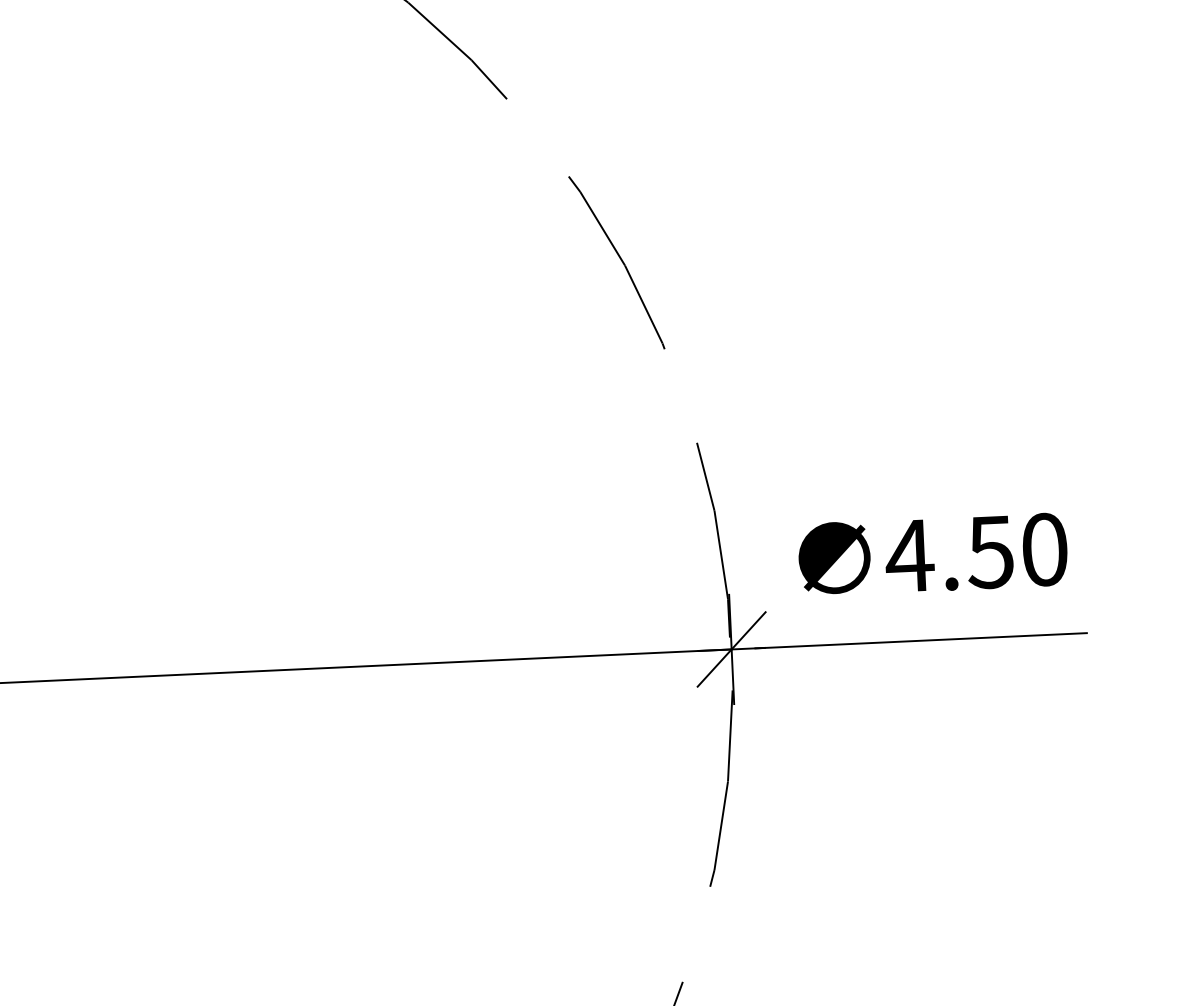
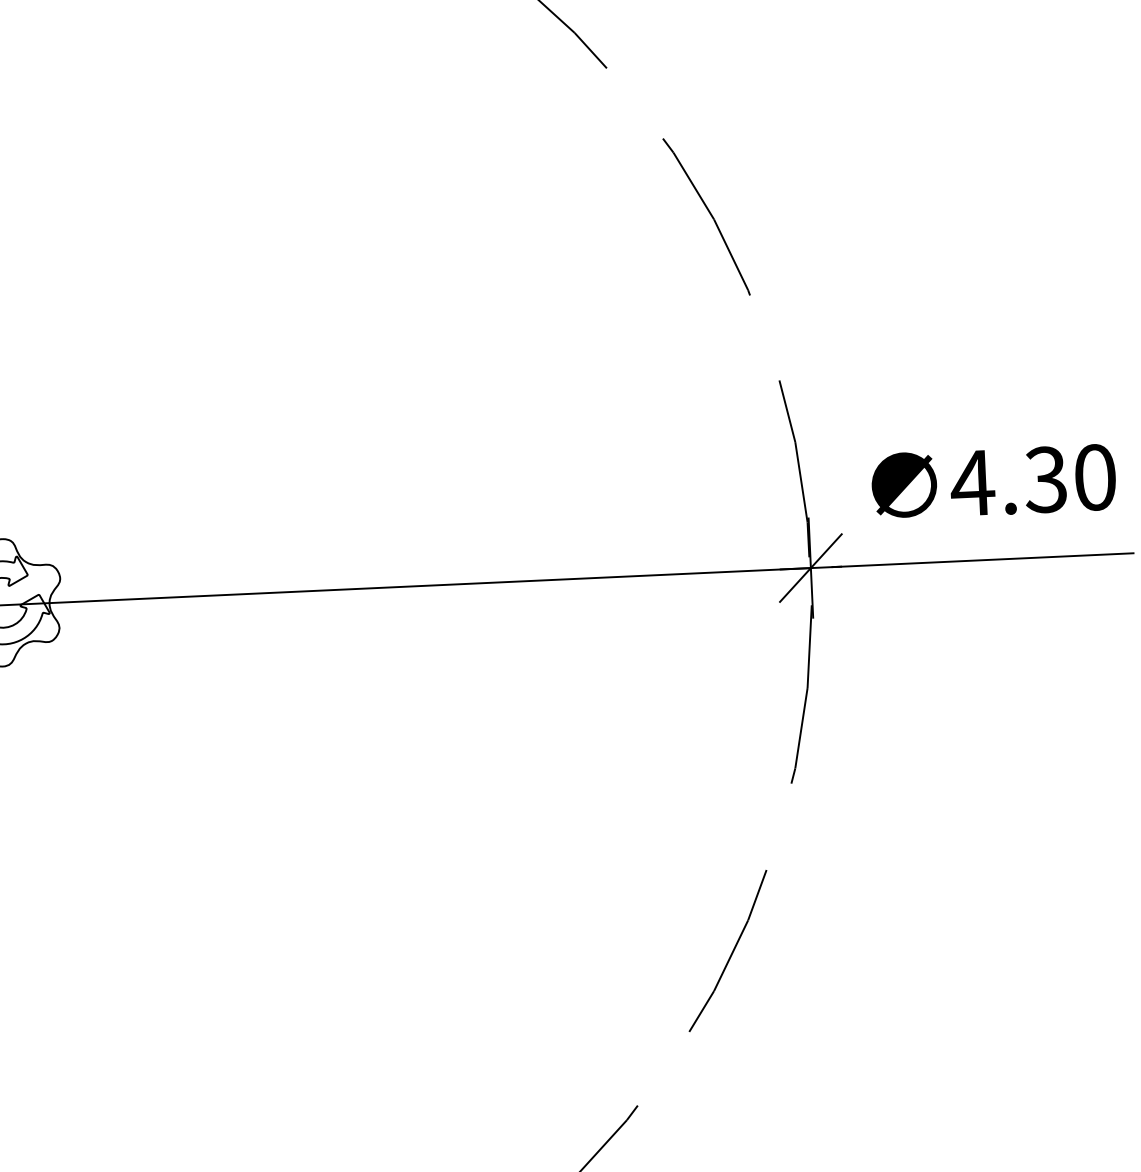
text: (991, 551) -> (1046, 479), 4.50 -> 4.30

